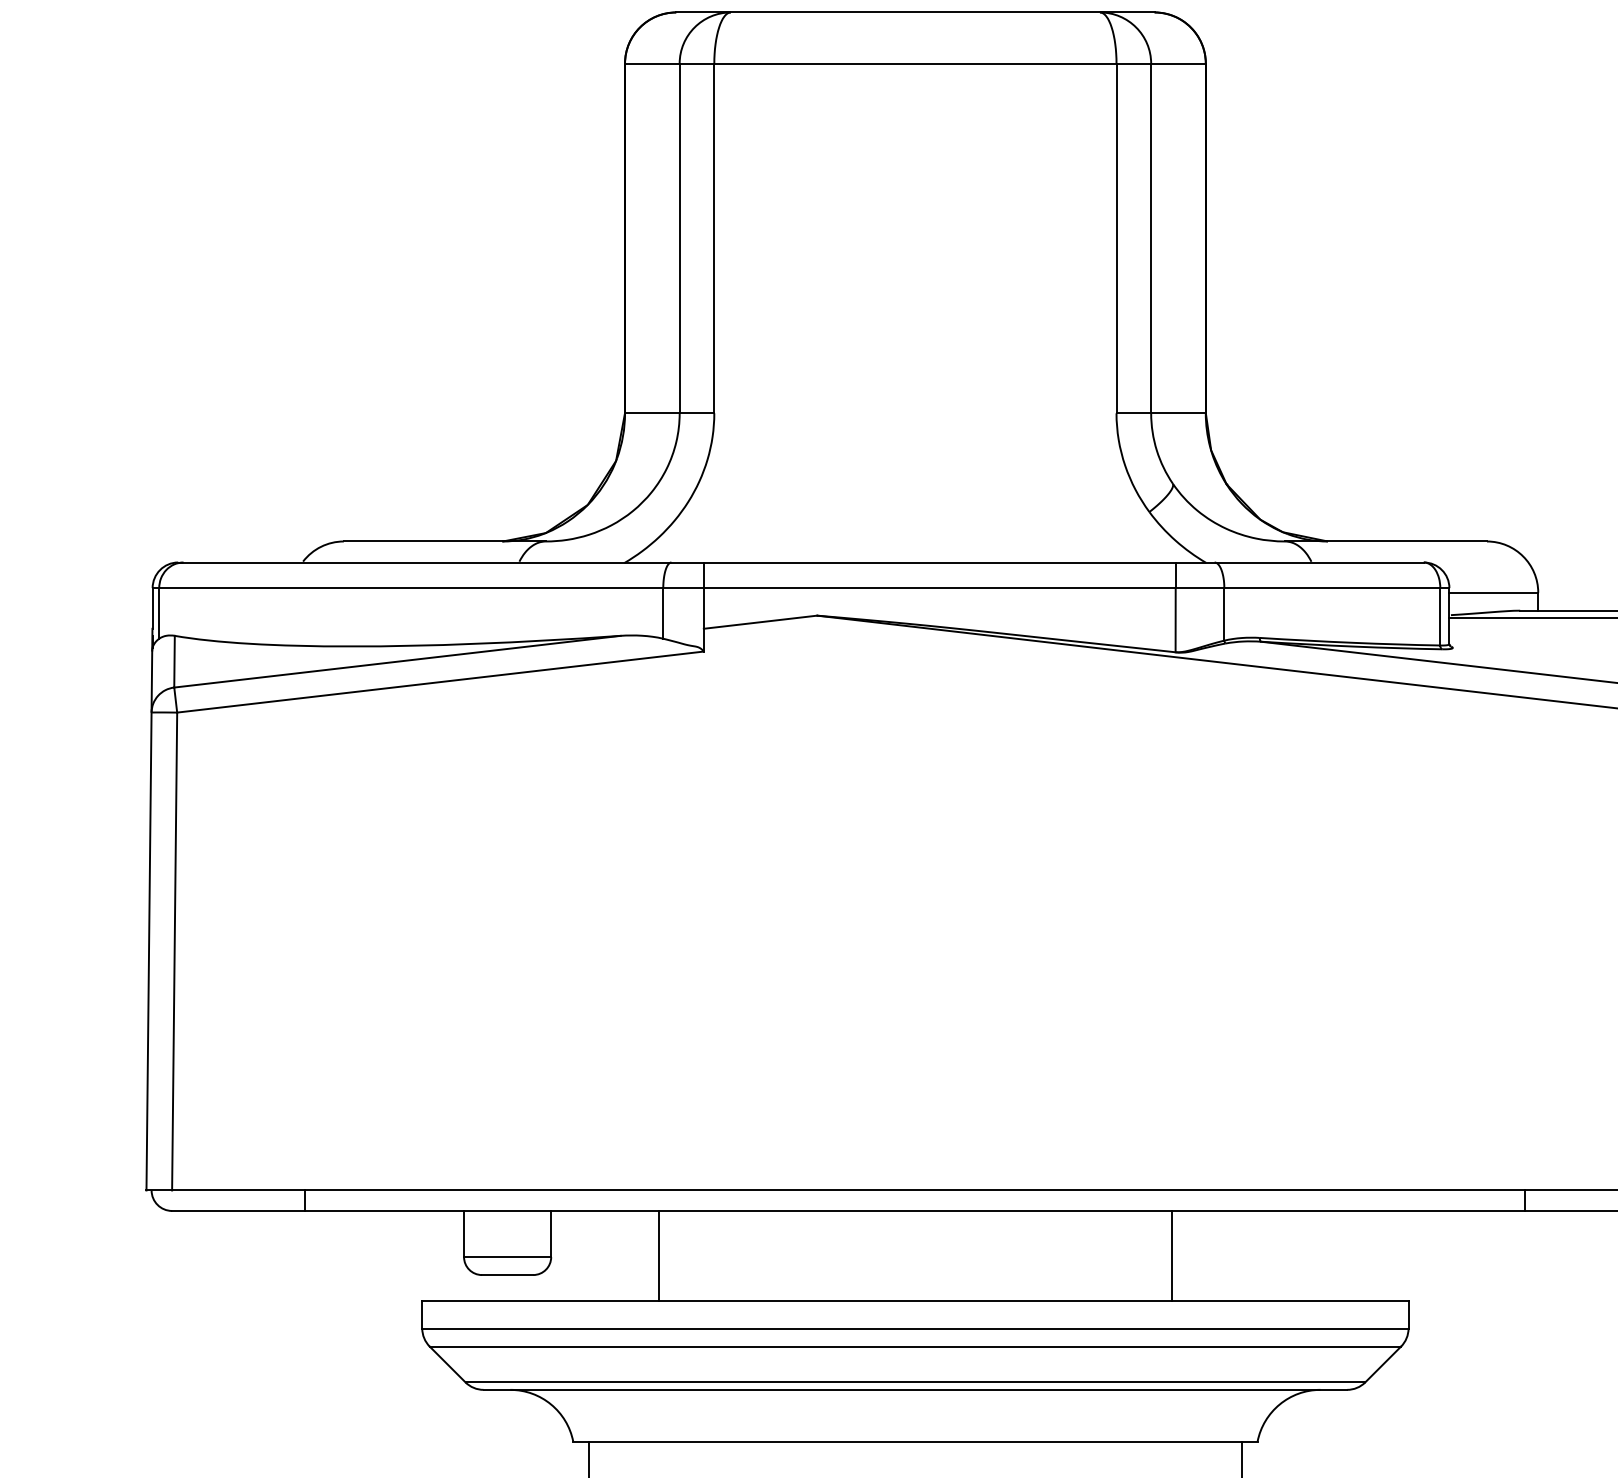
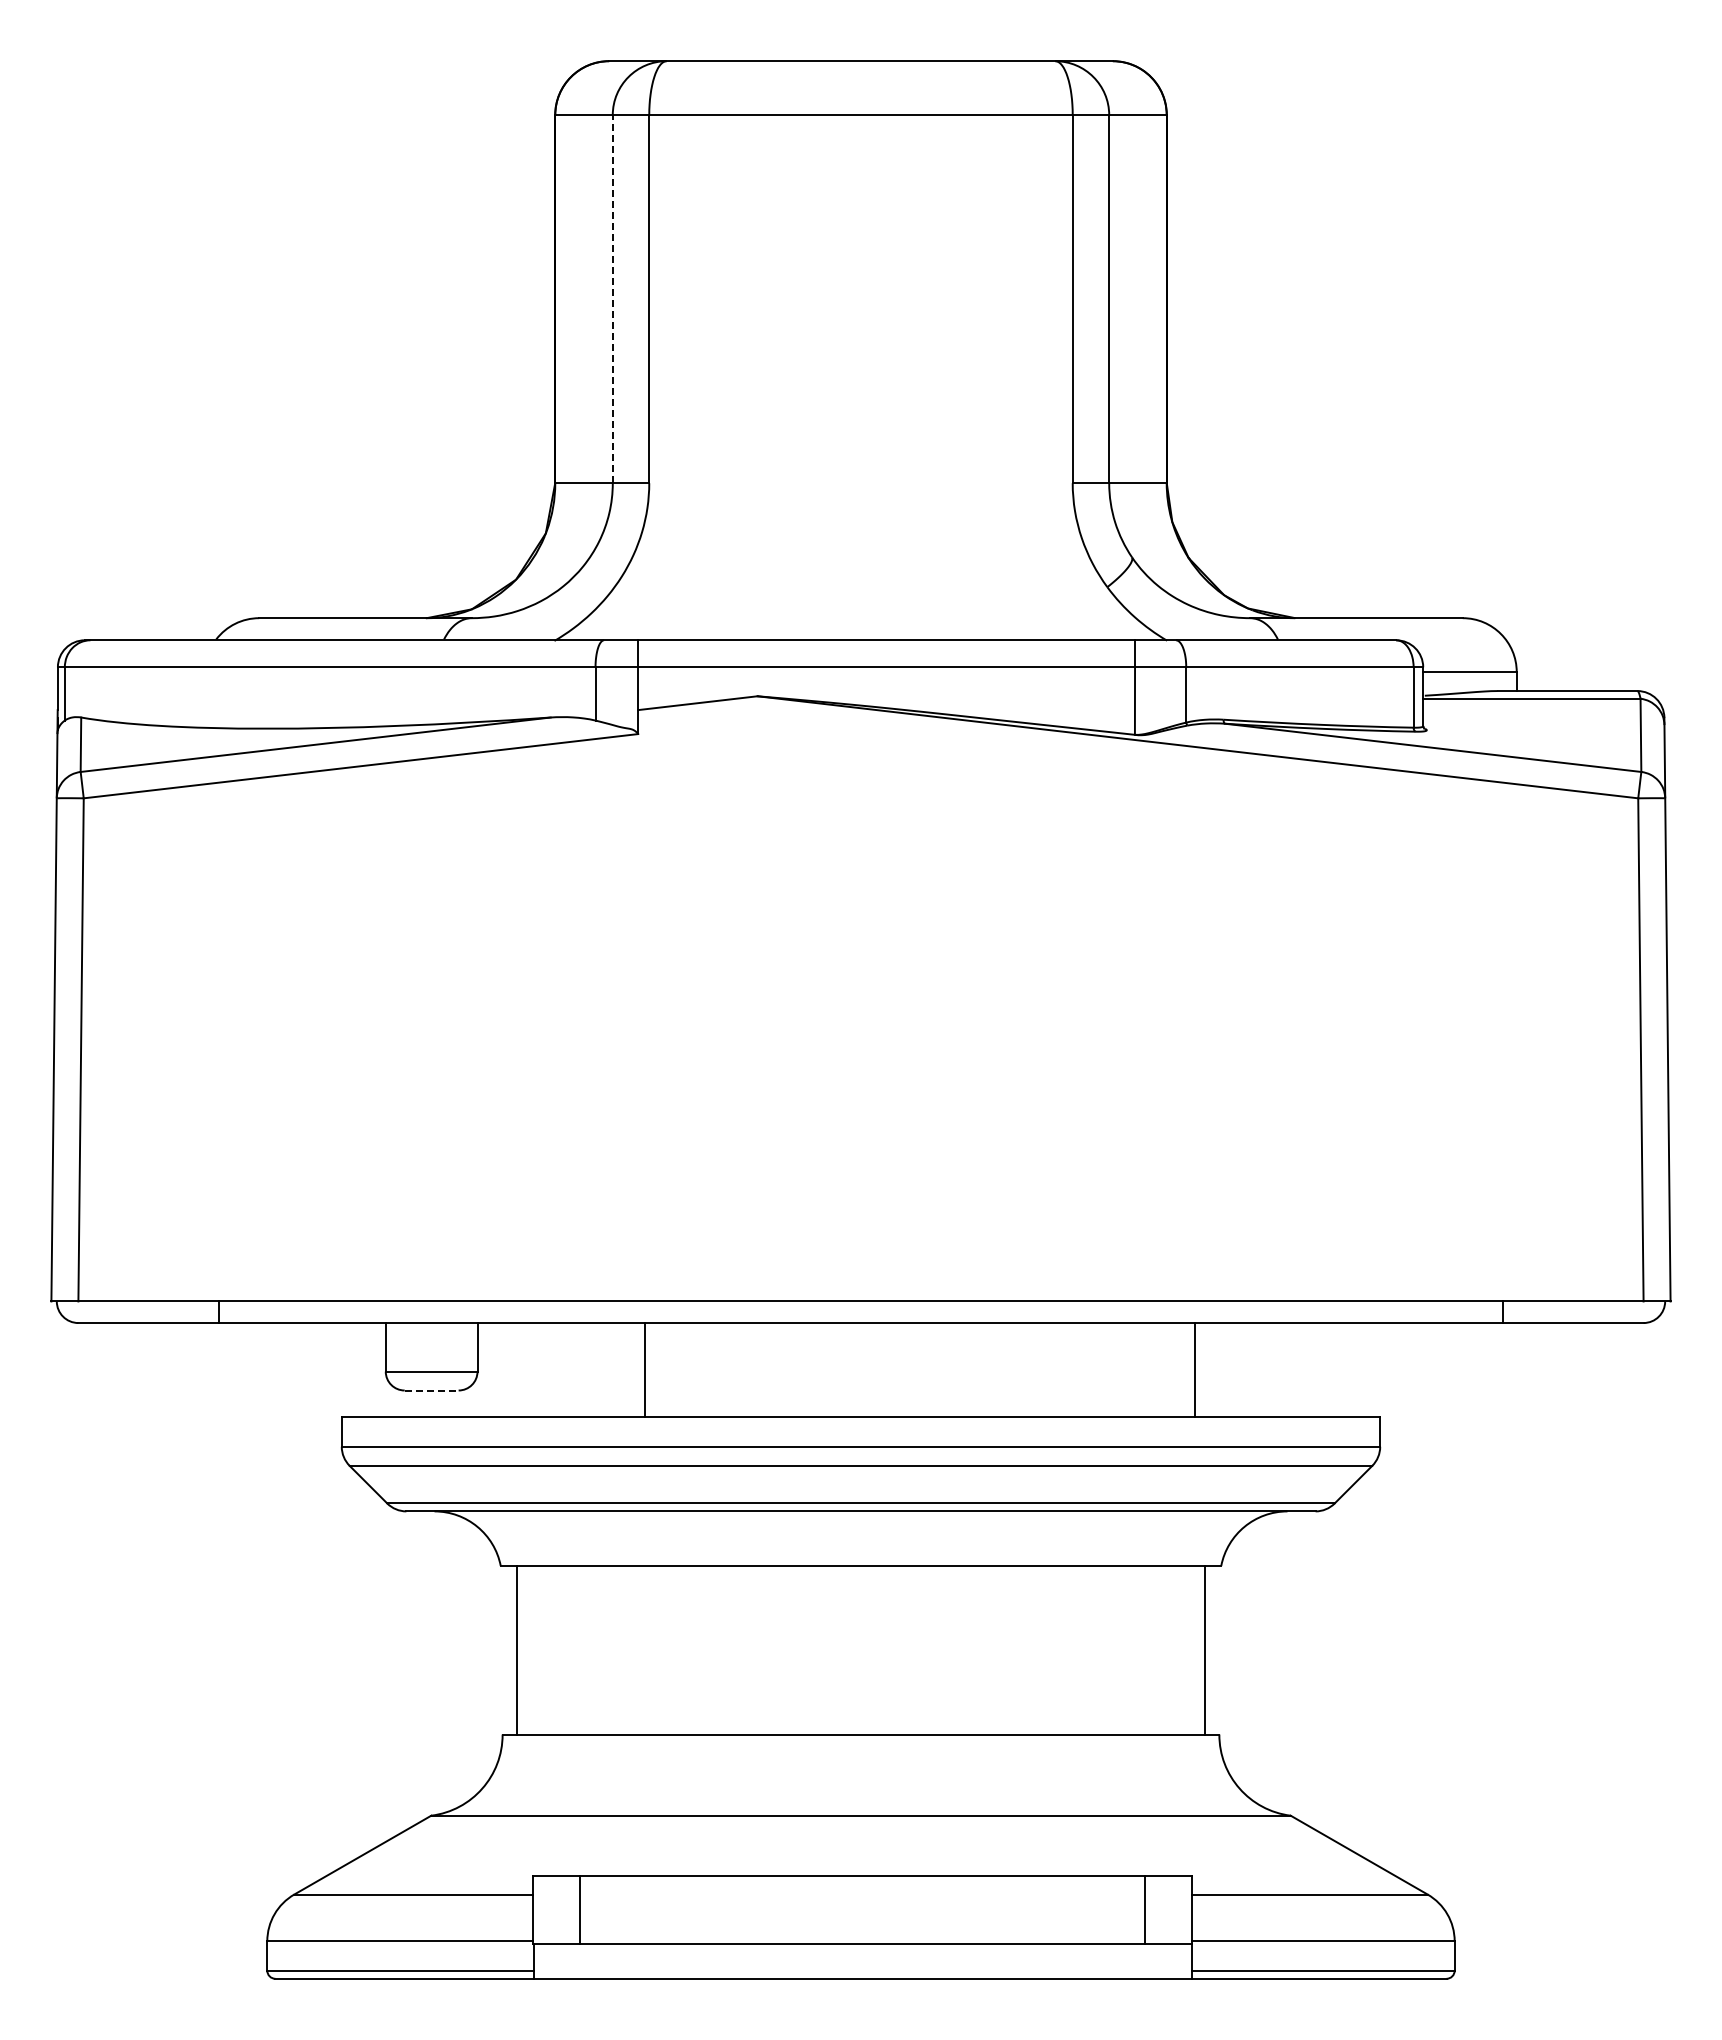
line: (679, 237) -> (612, 298), solid -> dashed
line: (659, 1256) -> (645, 1370), moved
line: (1171, 1256) -> (1194, 1370), moved
line: (507, 1275) -> (431, 1390), solid -> dashed

